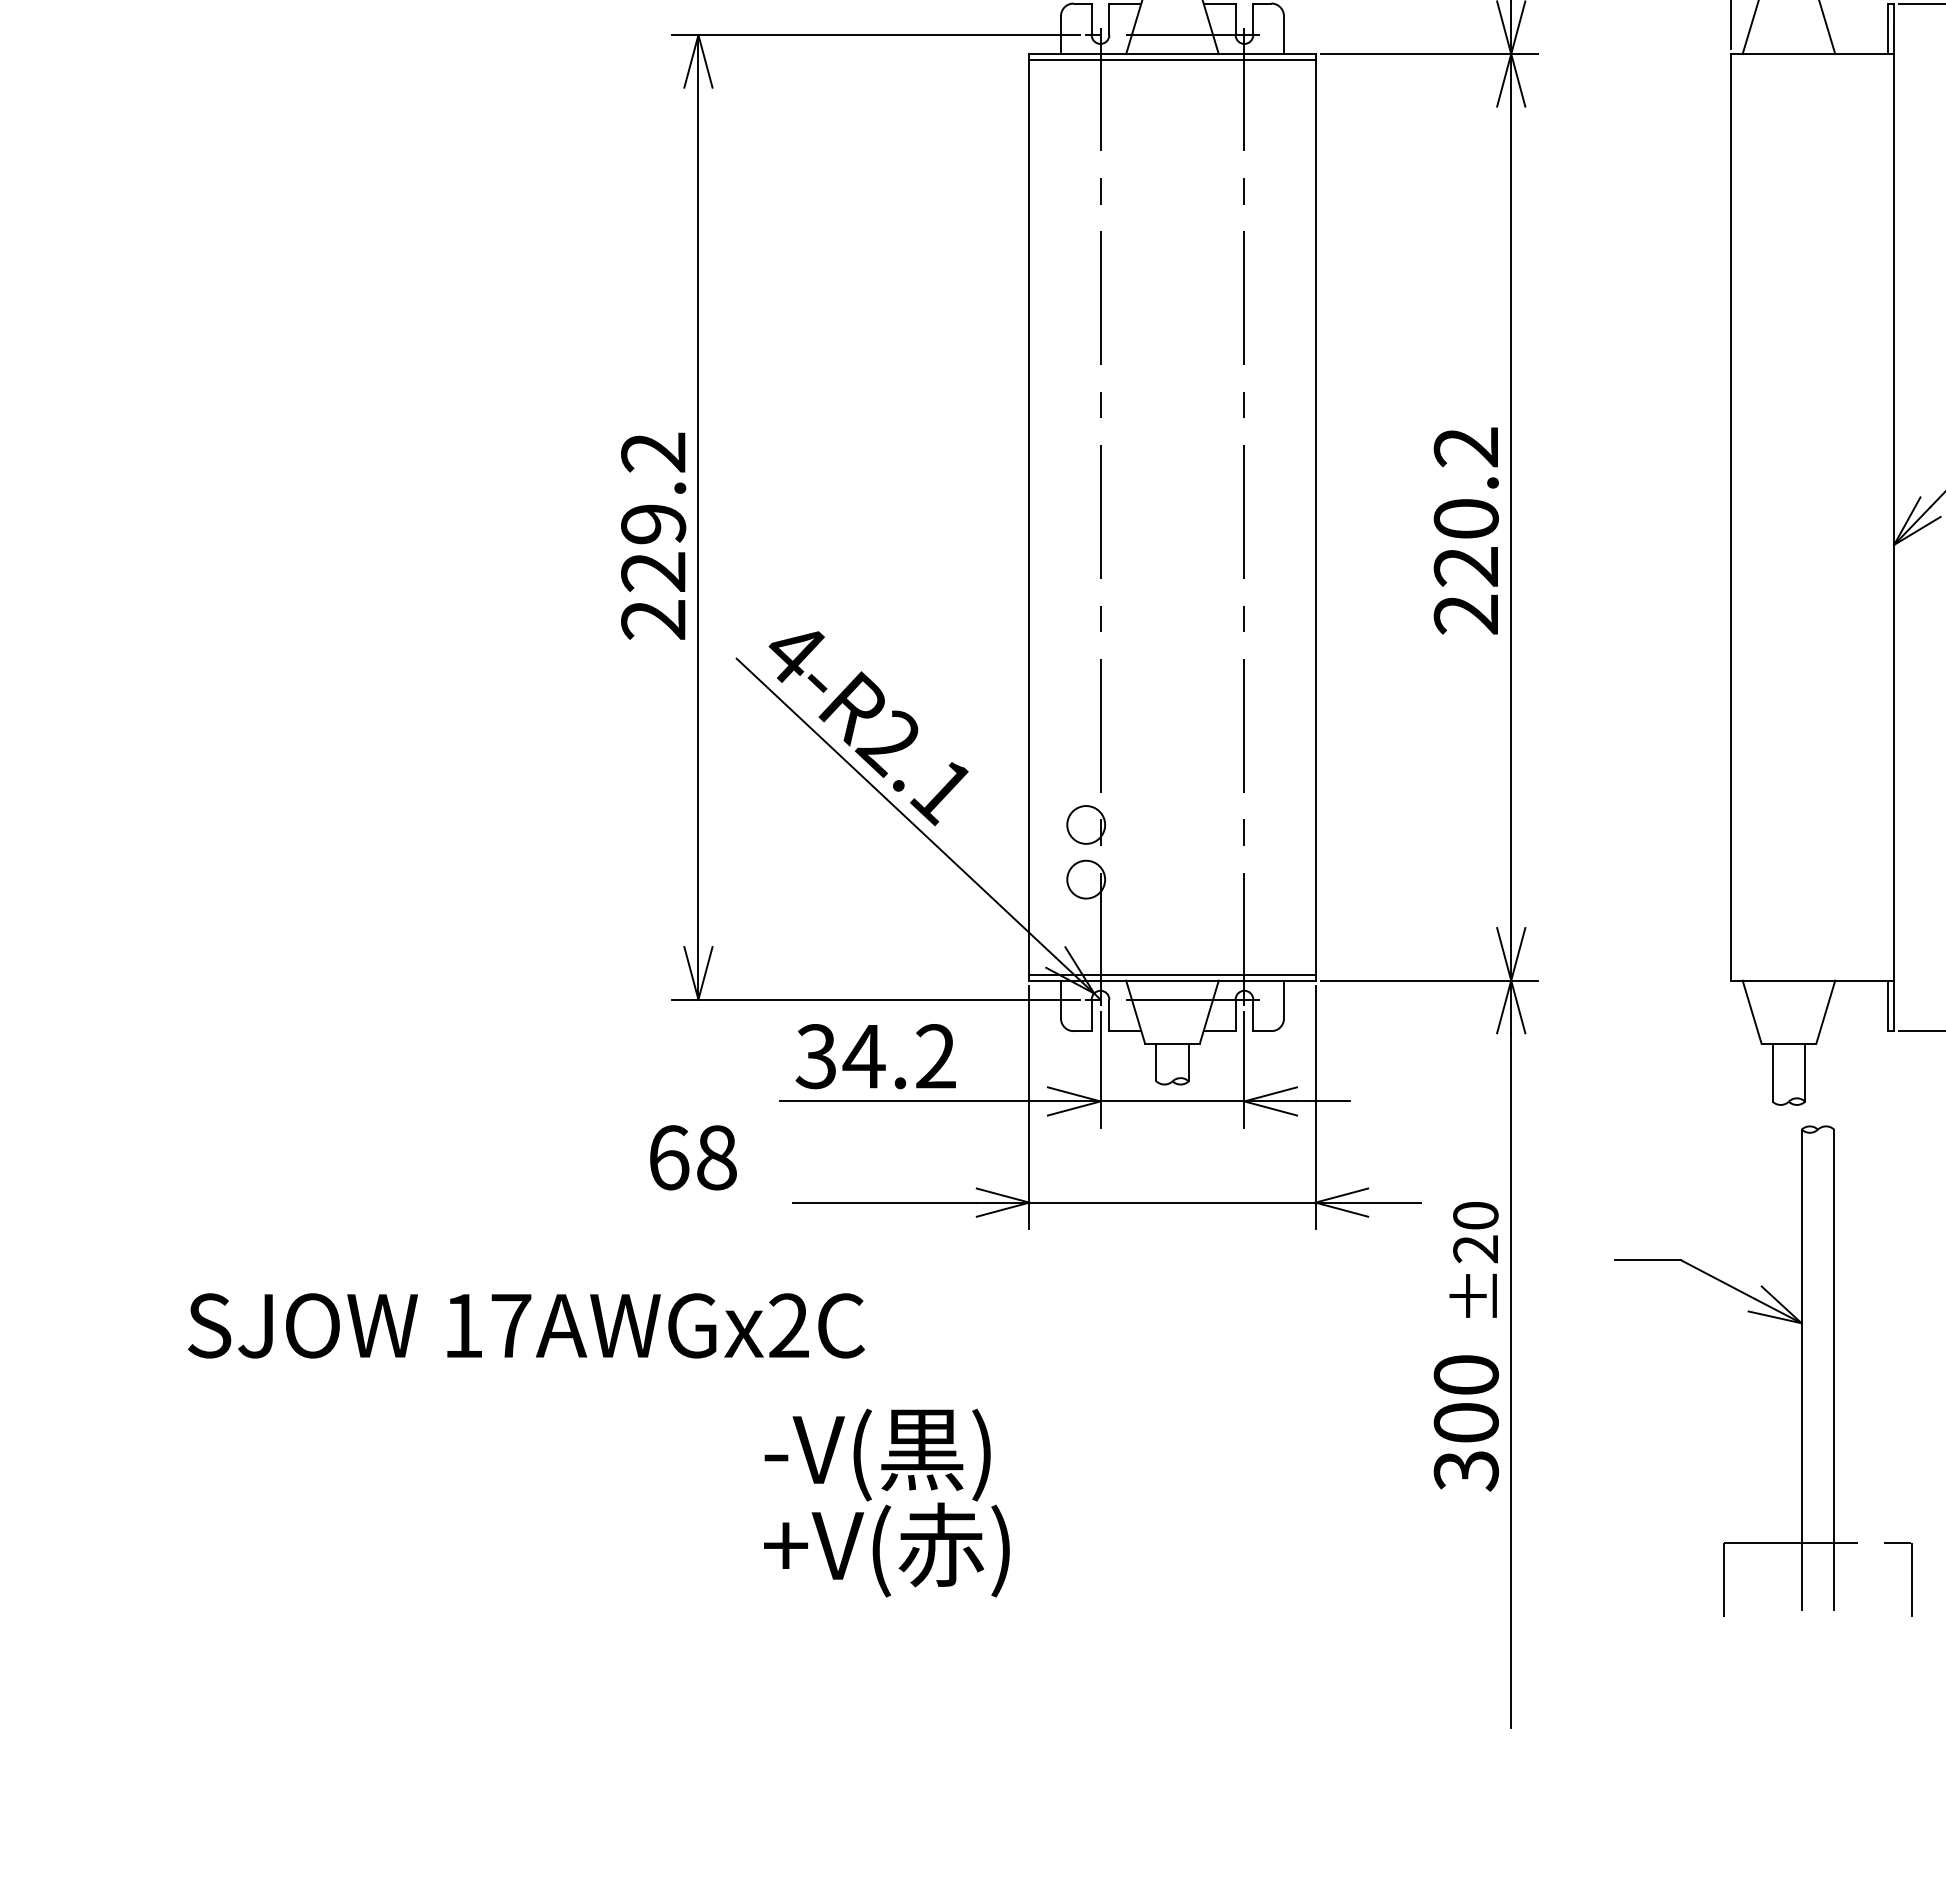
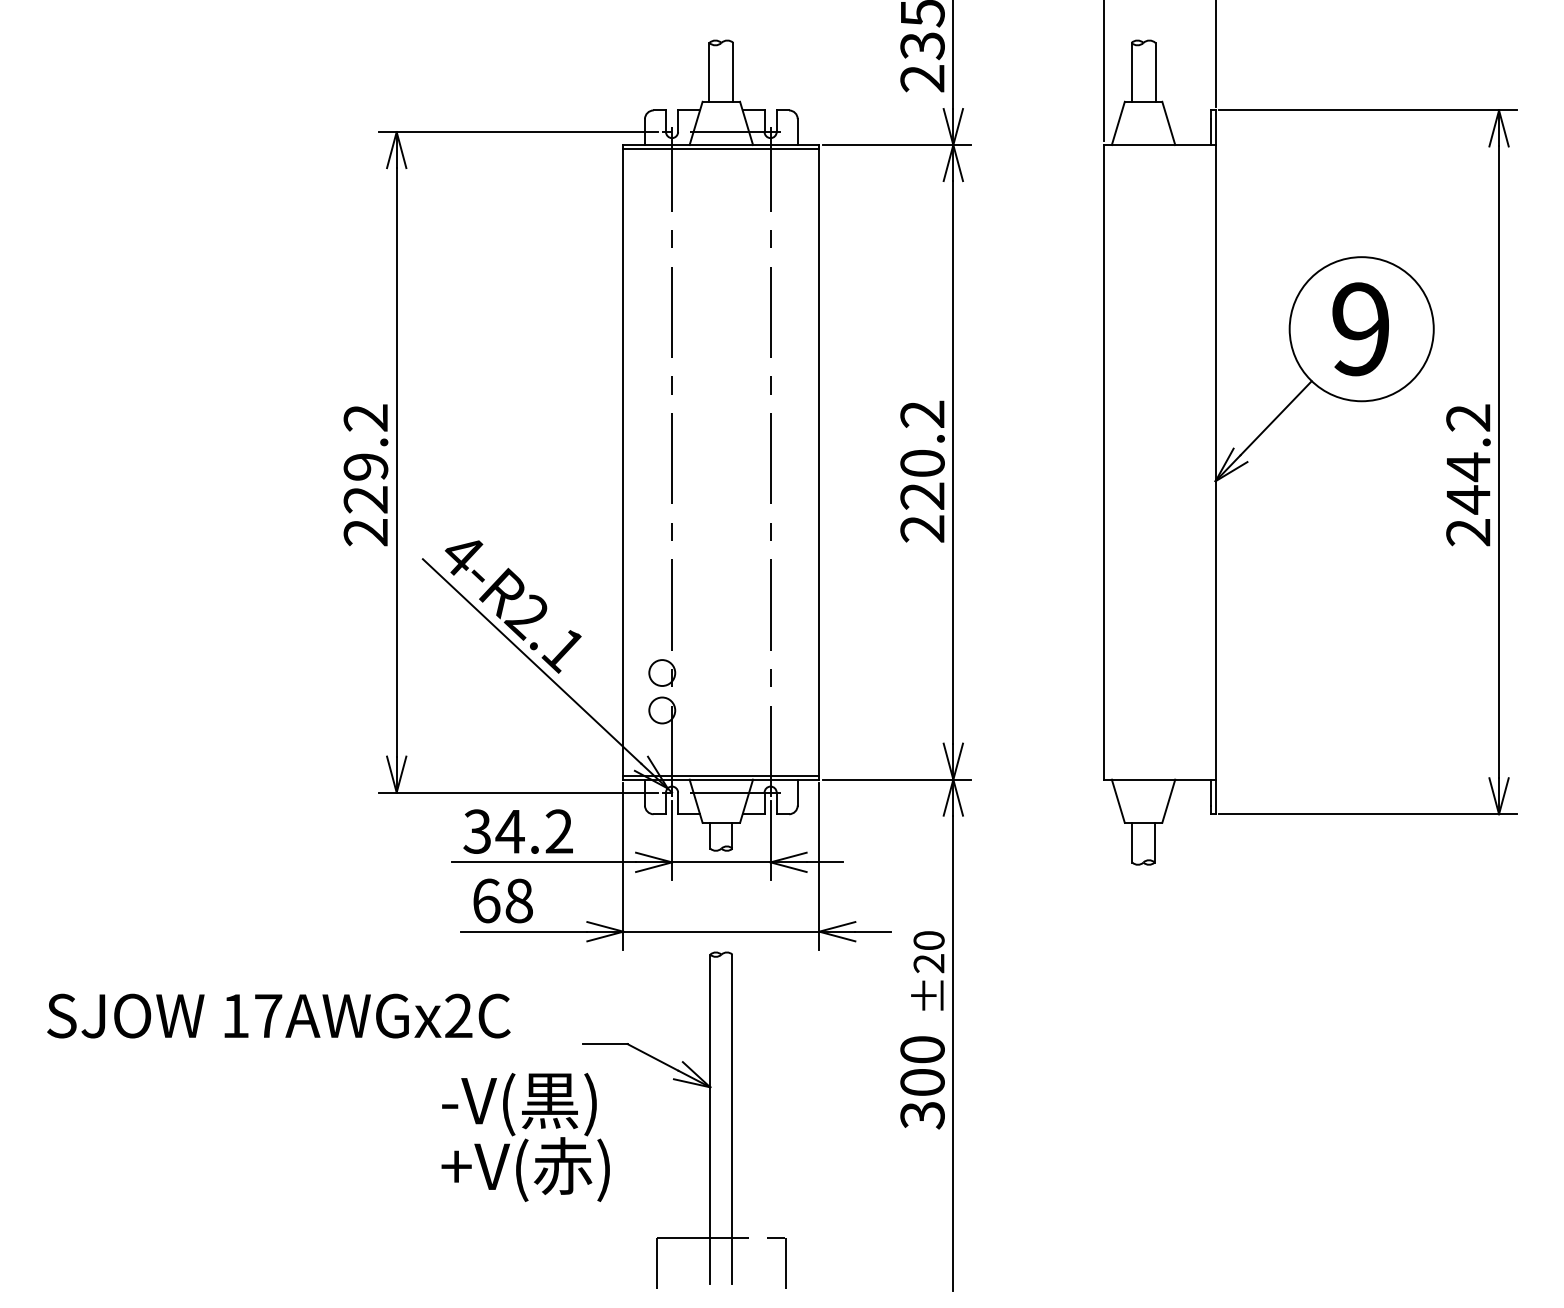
text: (692, 1157) -> (502, 900), moved
part: (1800, 1370) -> (709, 1119), moved

